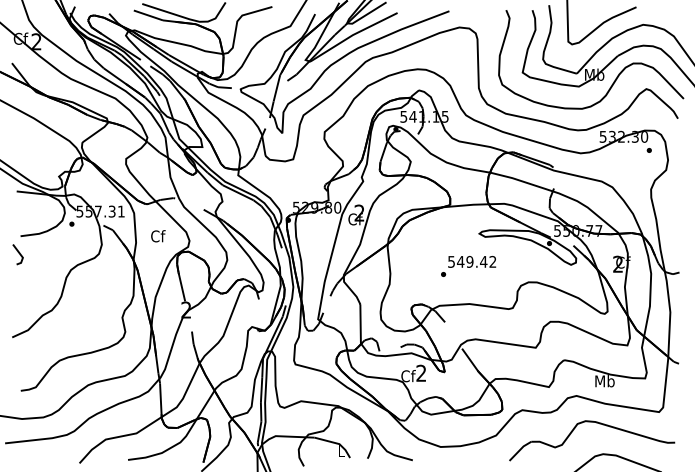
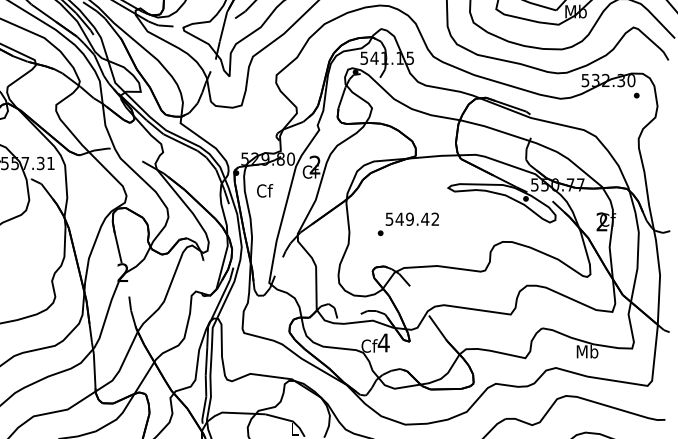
text: (158, 236) -> (265, 191), moved
text: (468, 266) -> (408, 224), moved
text: (420, 372) -> (382, 341), 2 -> 4

